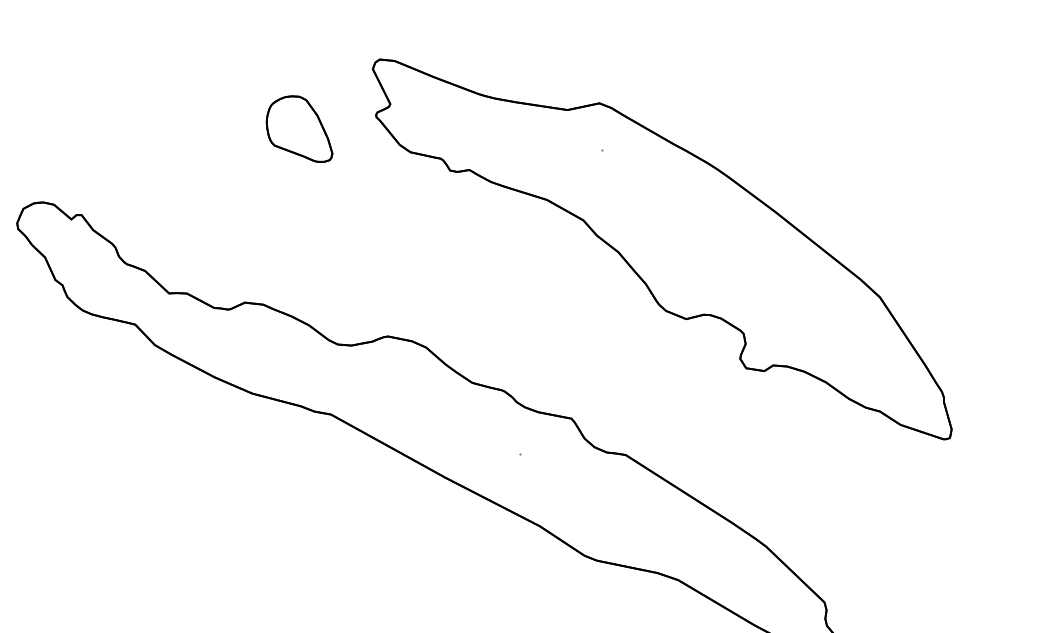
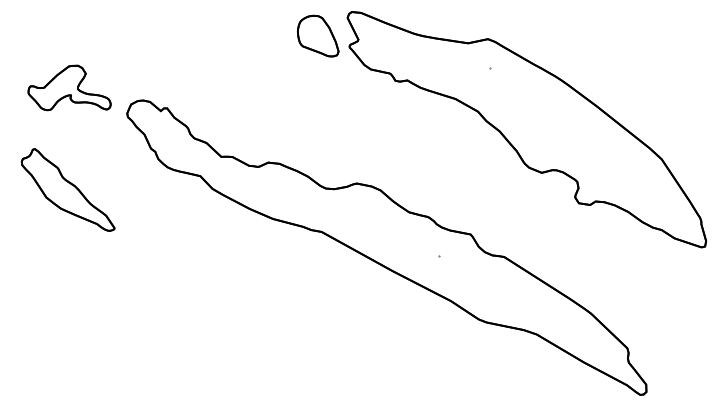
part: (300, 128) -> (318, 35), moved

